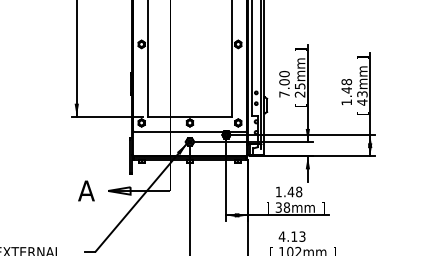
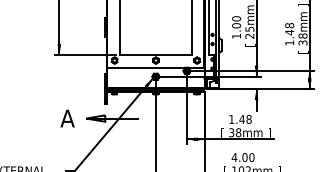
text: (284, 94) -> (236, 36), 7.00 -> 1.00
text: (362, 98) -> (303, 39), 43mm -> 38mm
text: (267, 208) -> (222, 133), ] -> [
text: (298, 236) -> (248, 157), 4.13 -> 4.00

